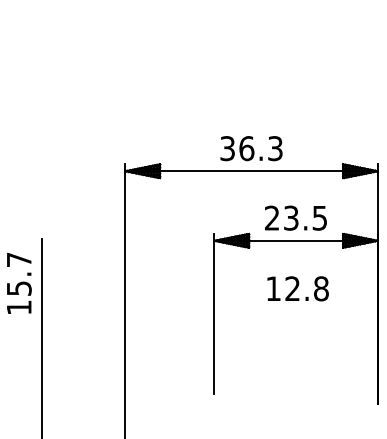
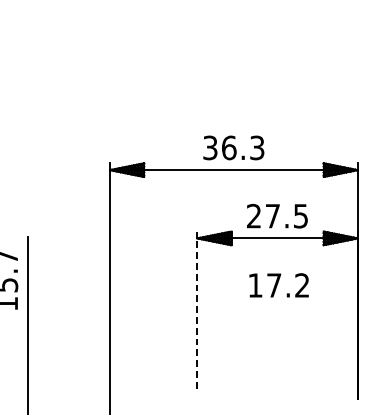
text: (291, 217) -> (273, 215), 23.5 -> 27.5
text: (306, 288) -> (287, 285), 12.8 -> 17.2
line: (214, 313) -> (197, 309), solid -> dashed

